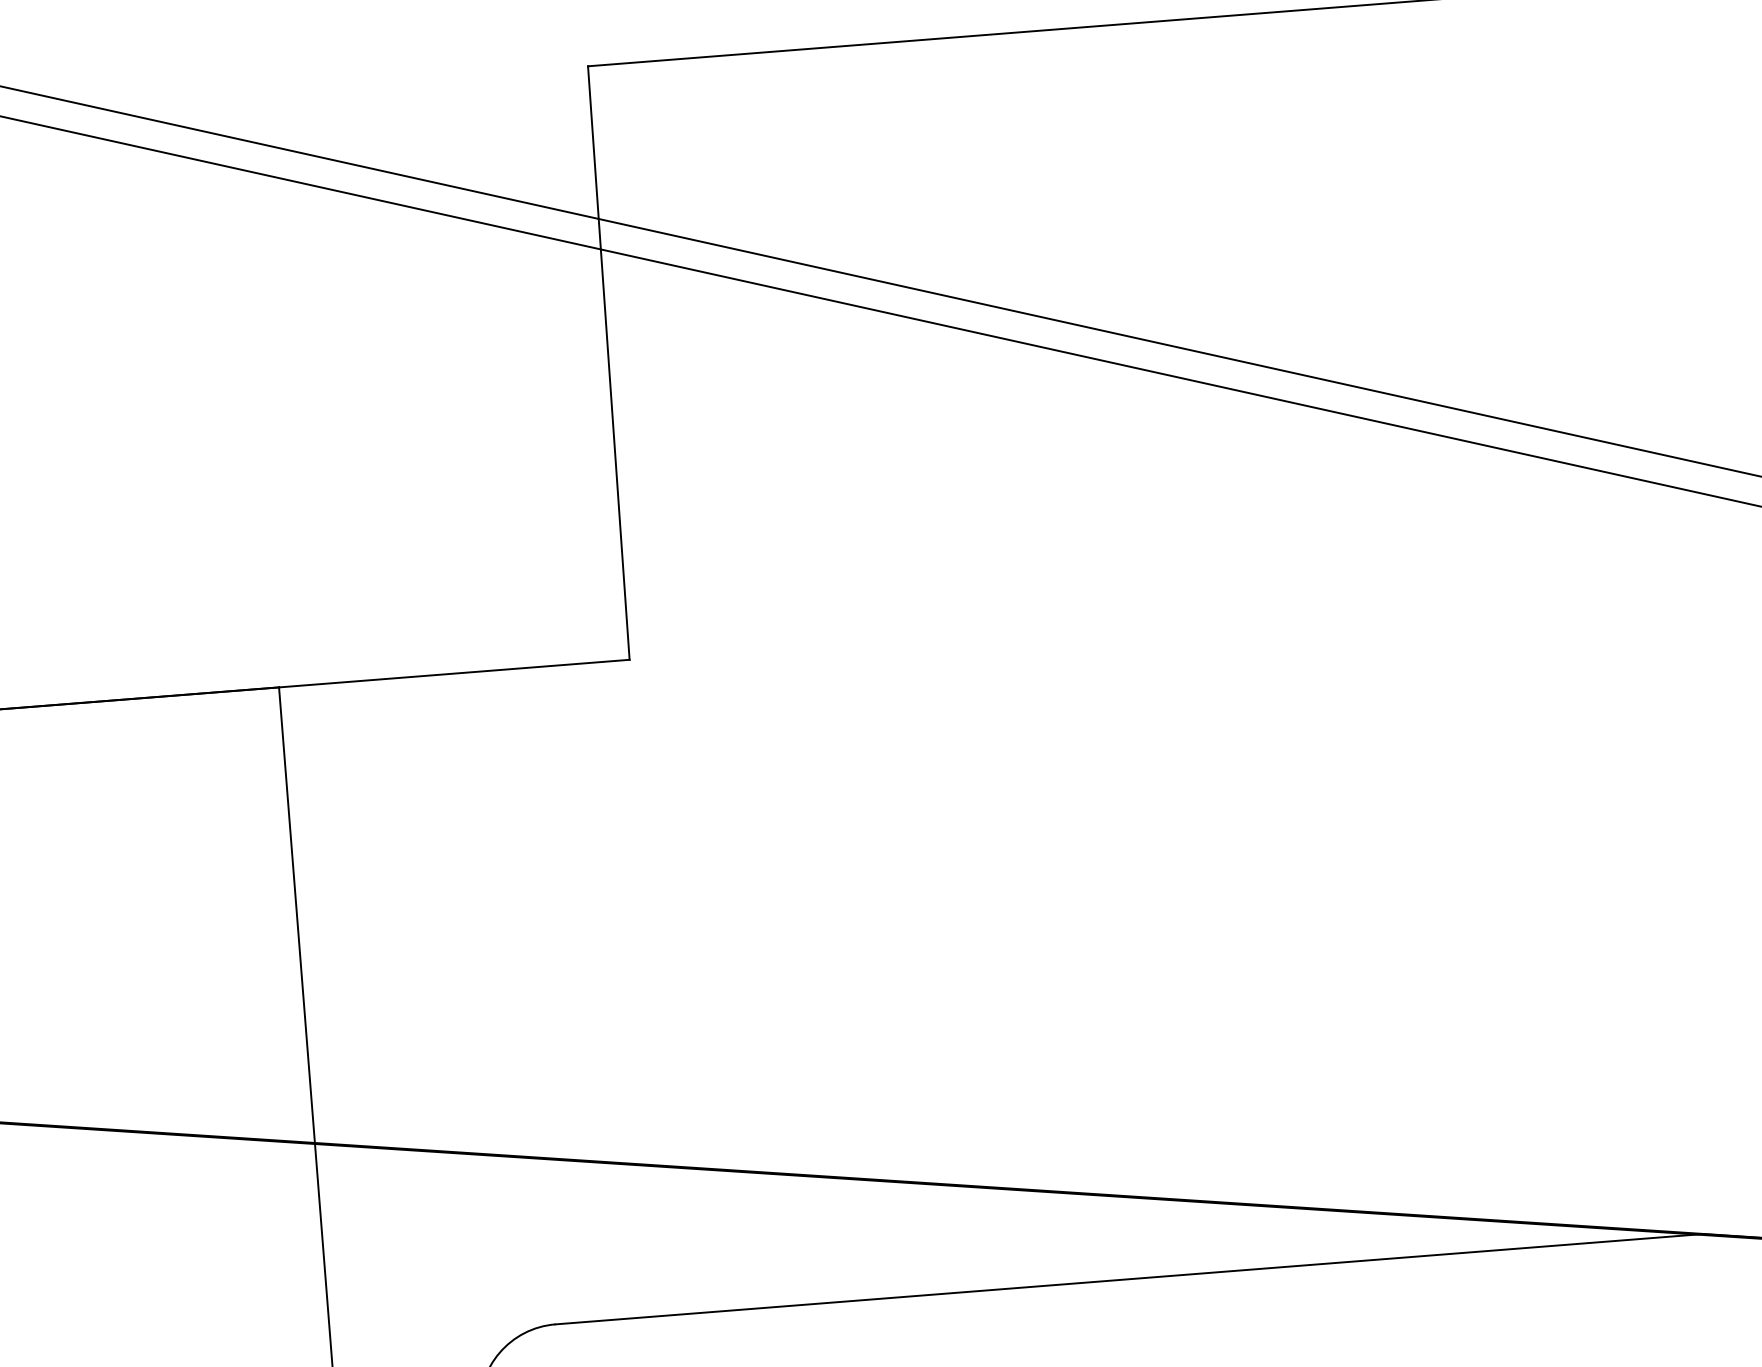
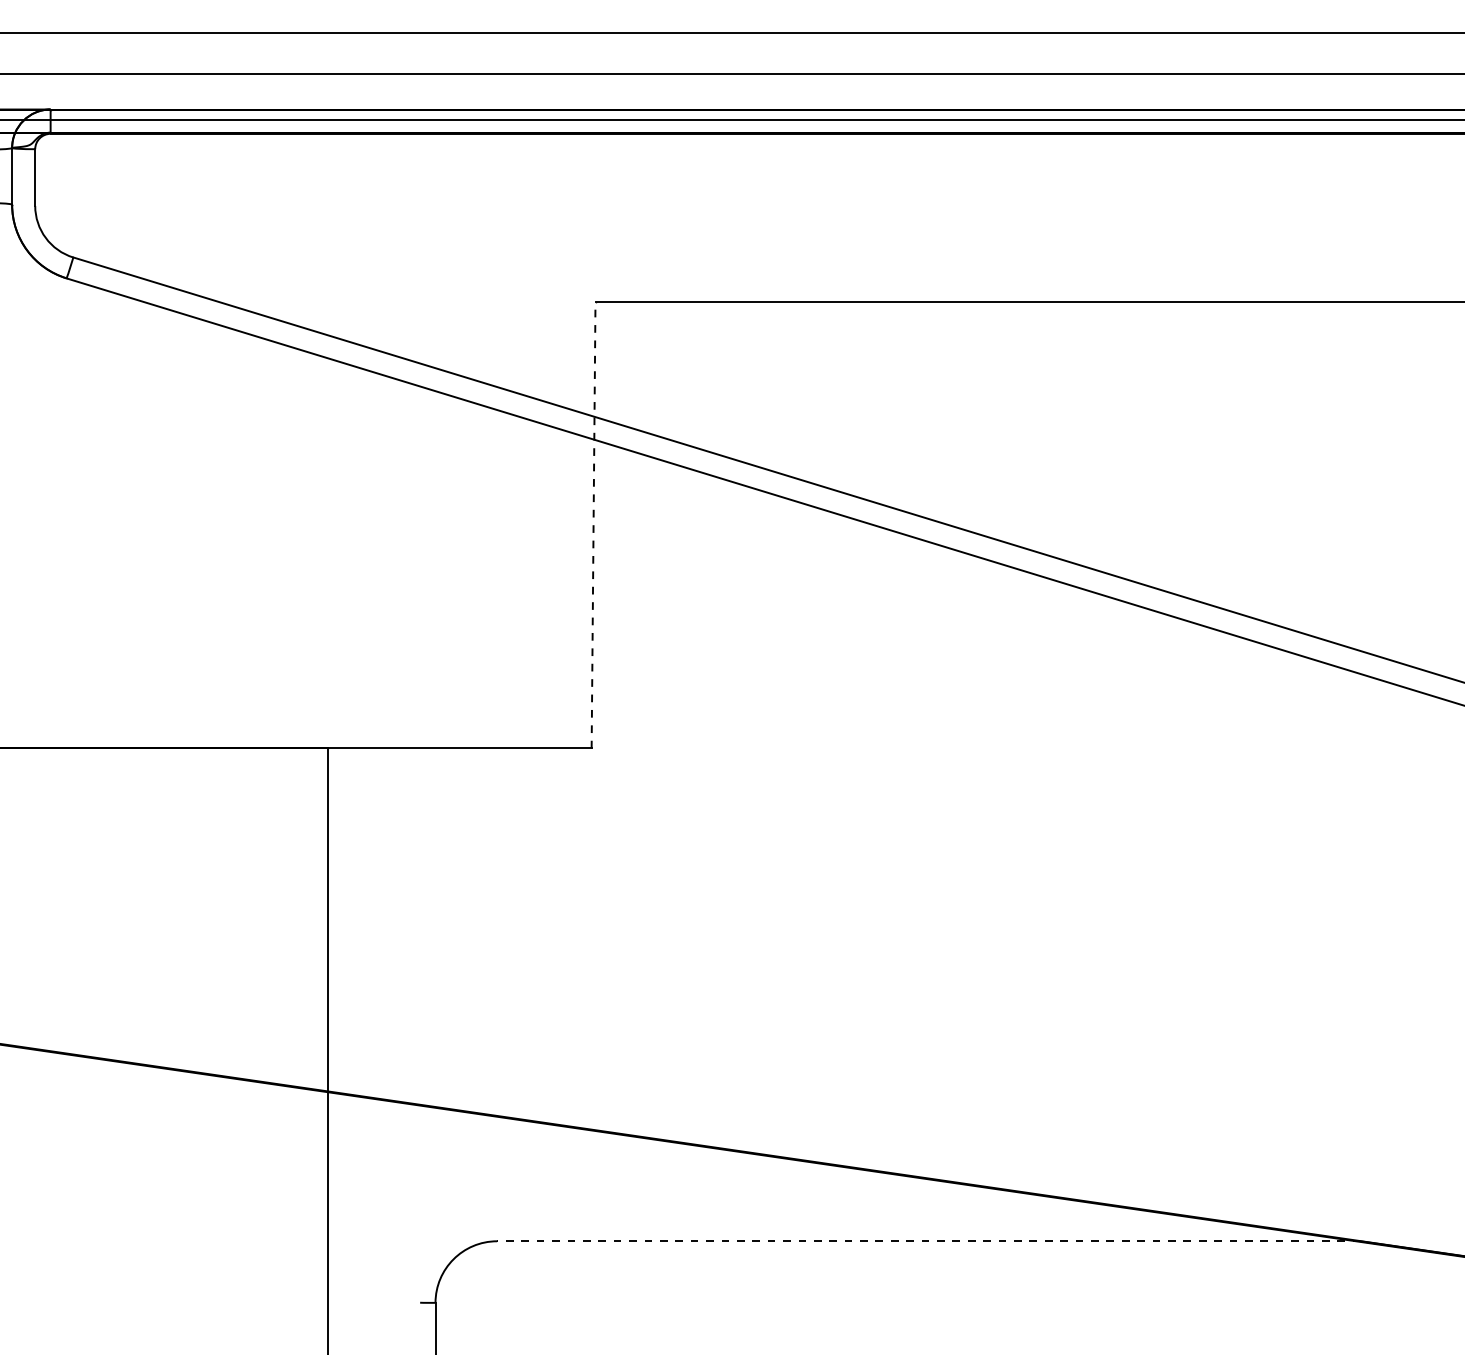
line: (608, 362) -> (593, 524), solid -> dashed
line: (1128, 1279) -> (928, 1241), solid -> dashed

